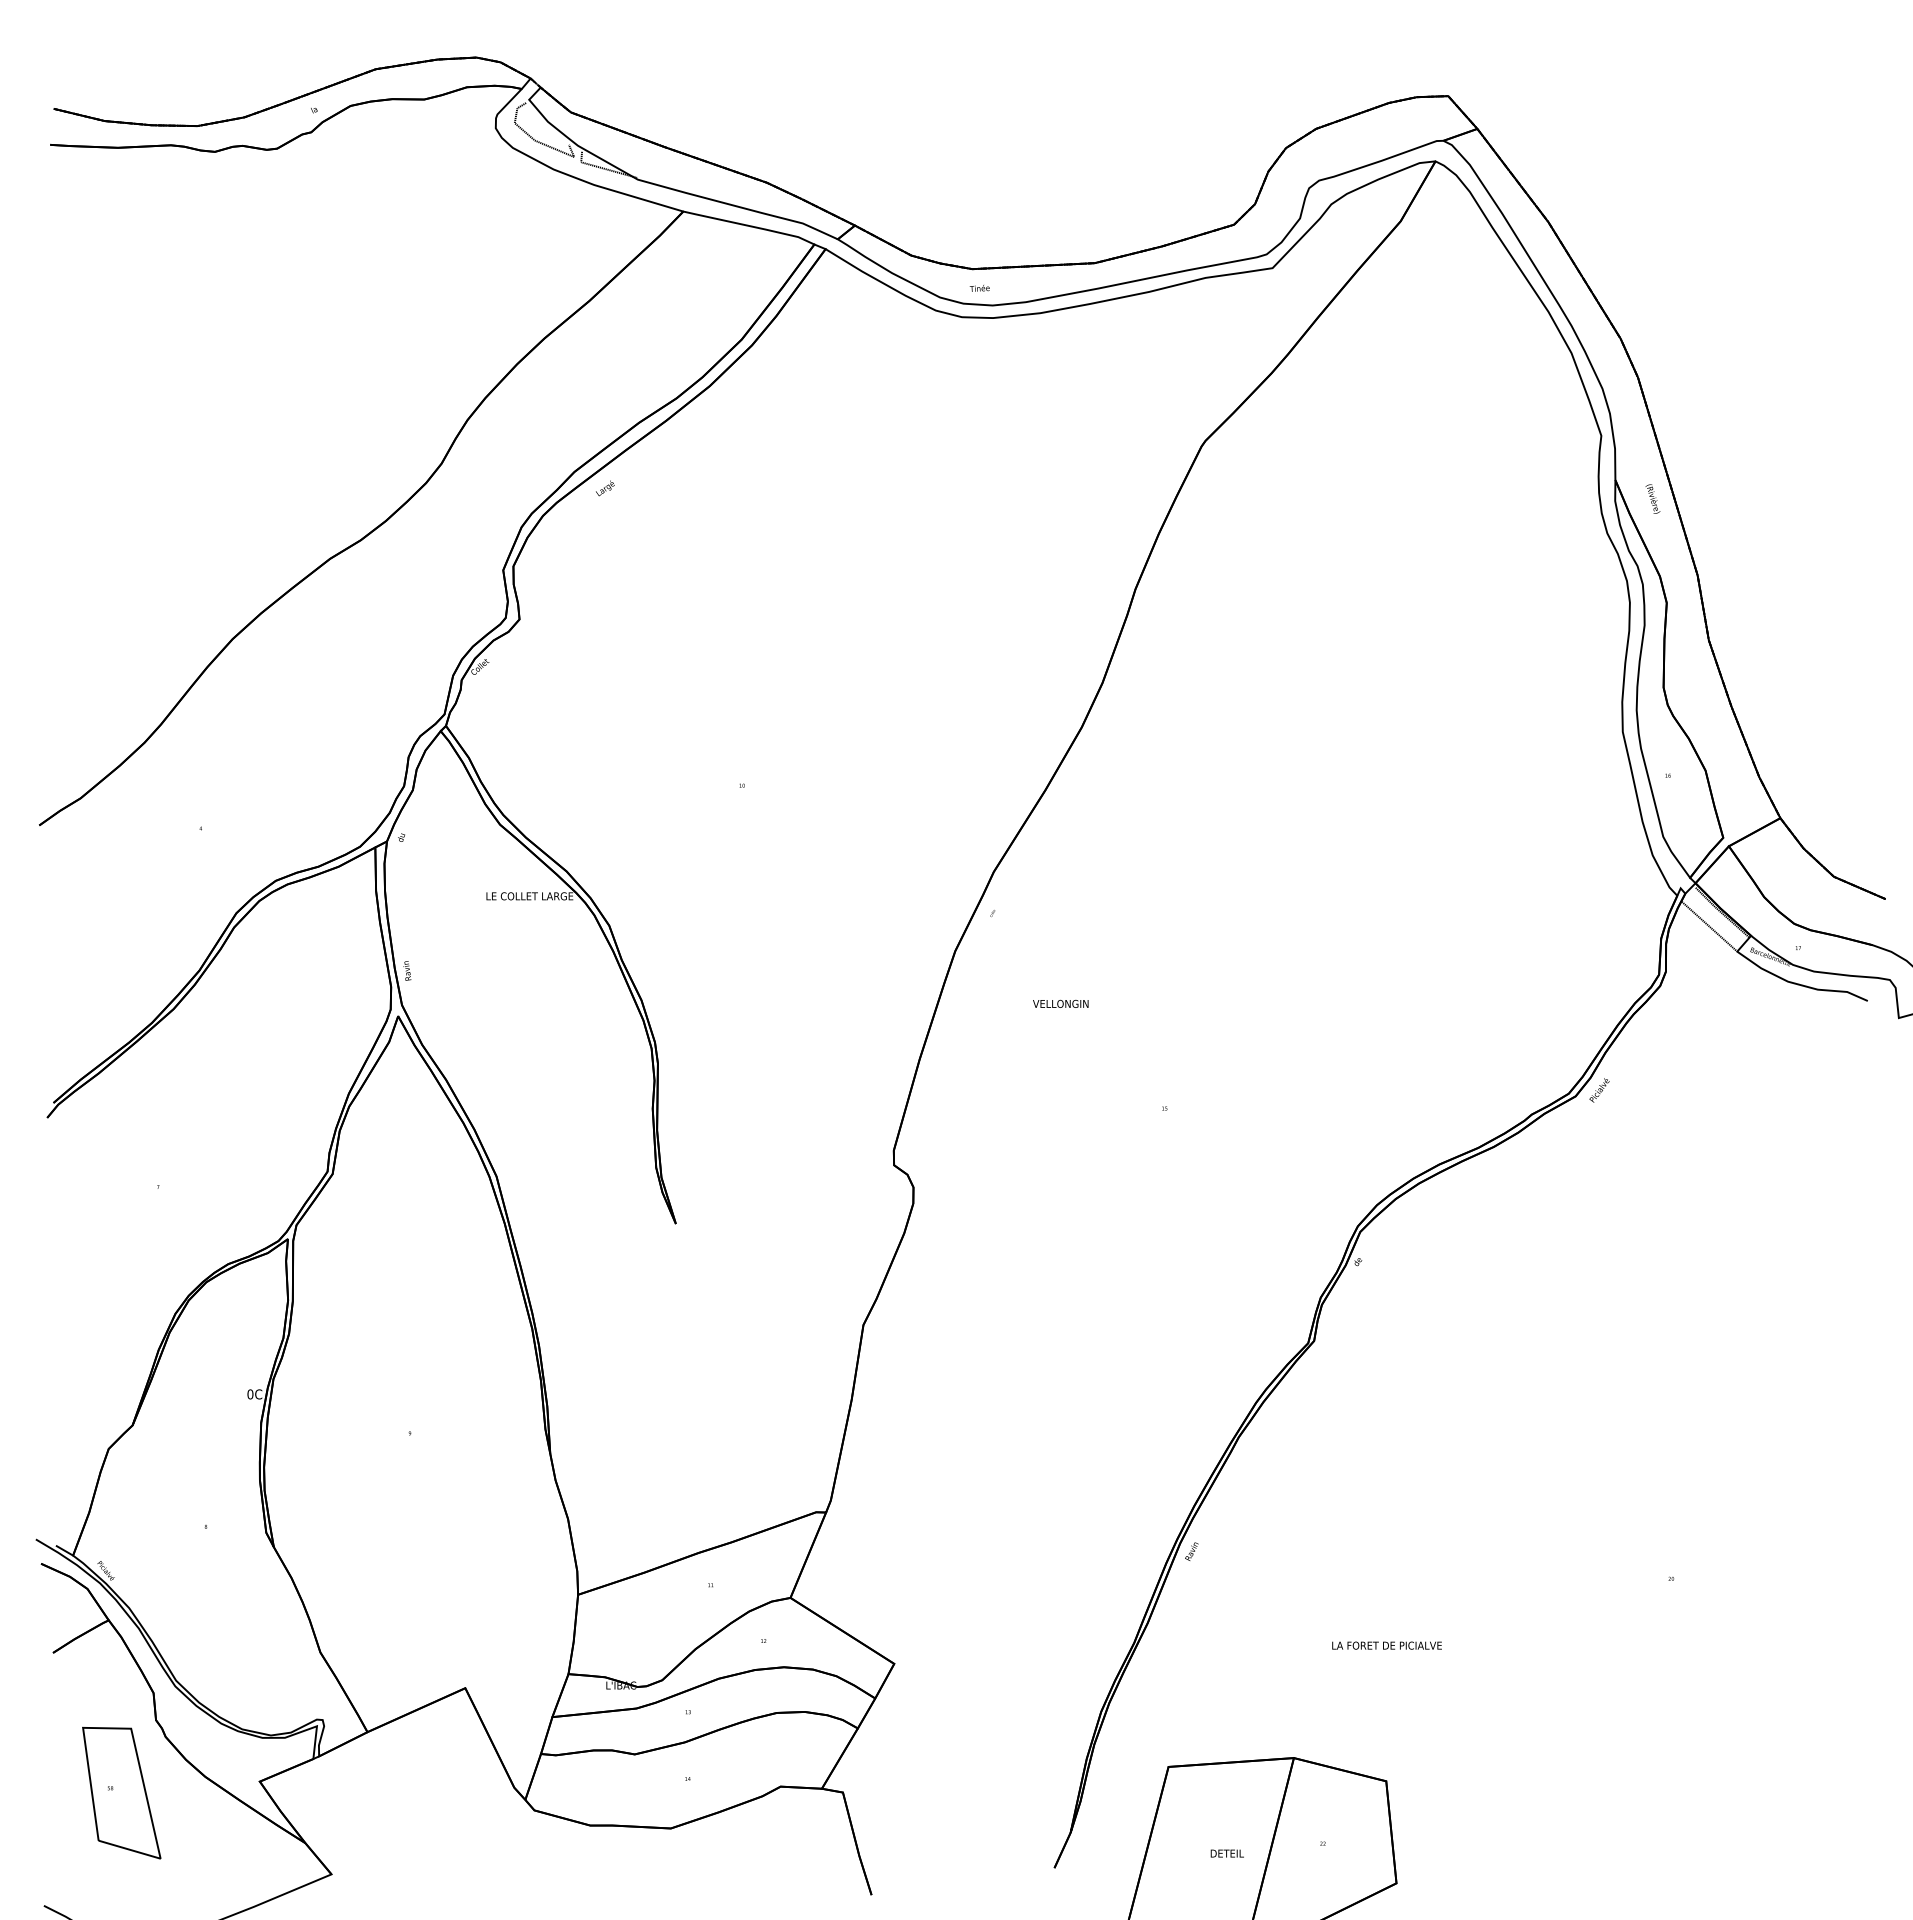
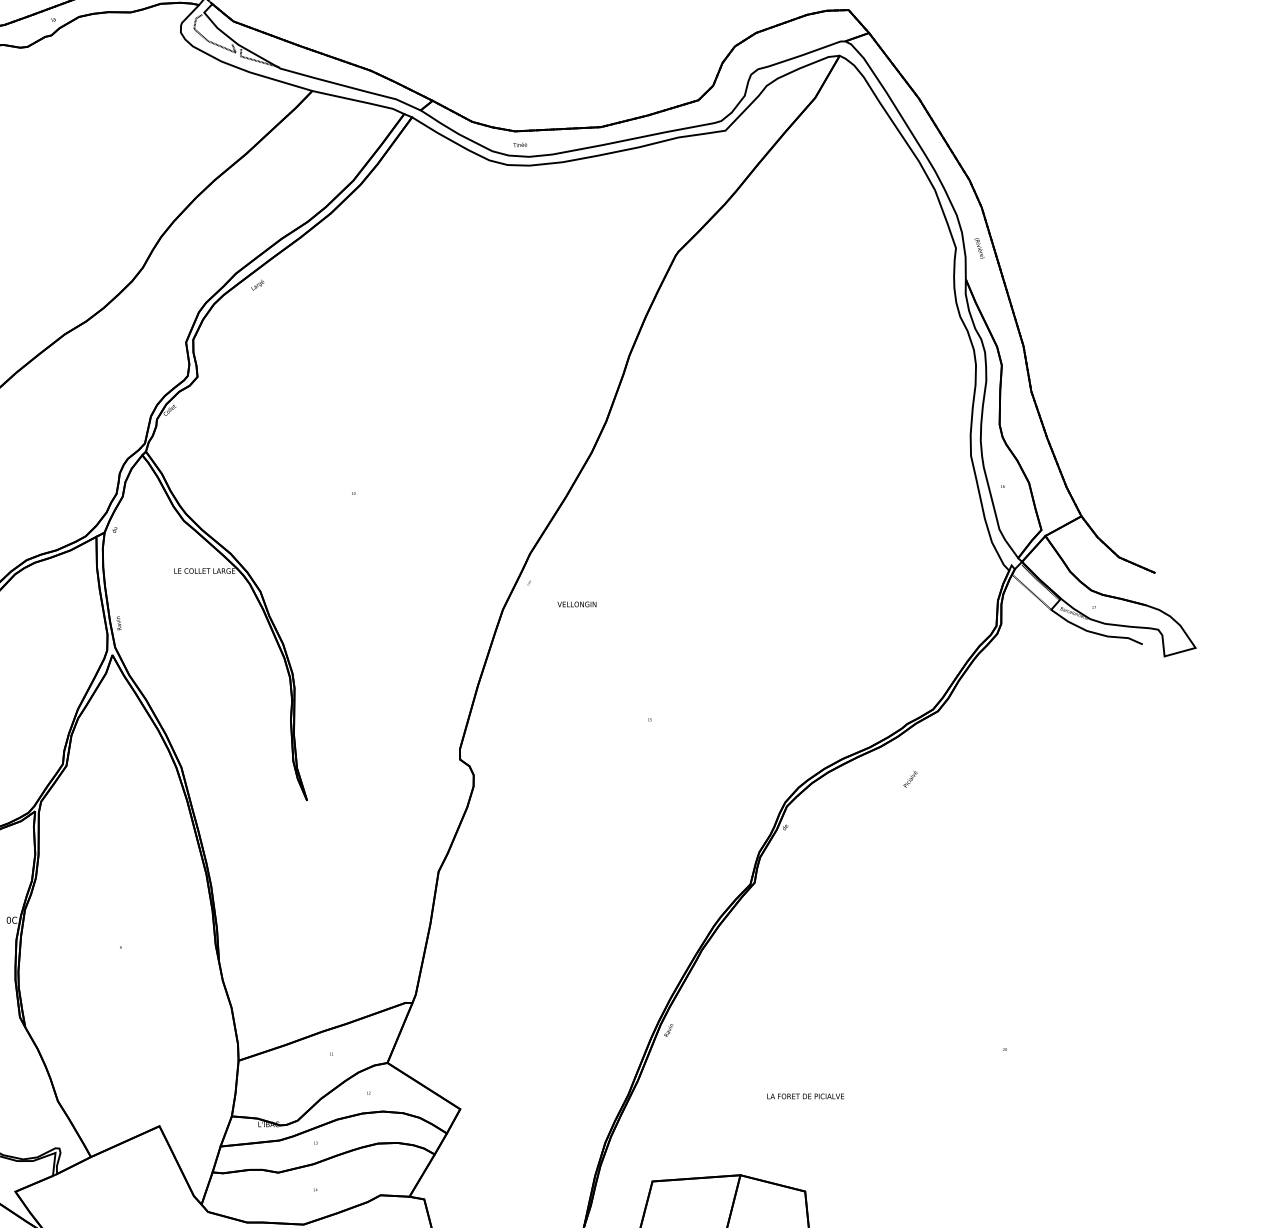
text: (1652, 498) -> (979, 247), moved
text: (1060, 1003) -> (576, 604), moved
text: (1599, 1090) -> (910, 779), moved

